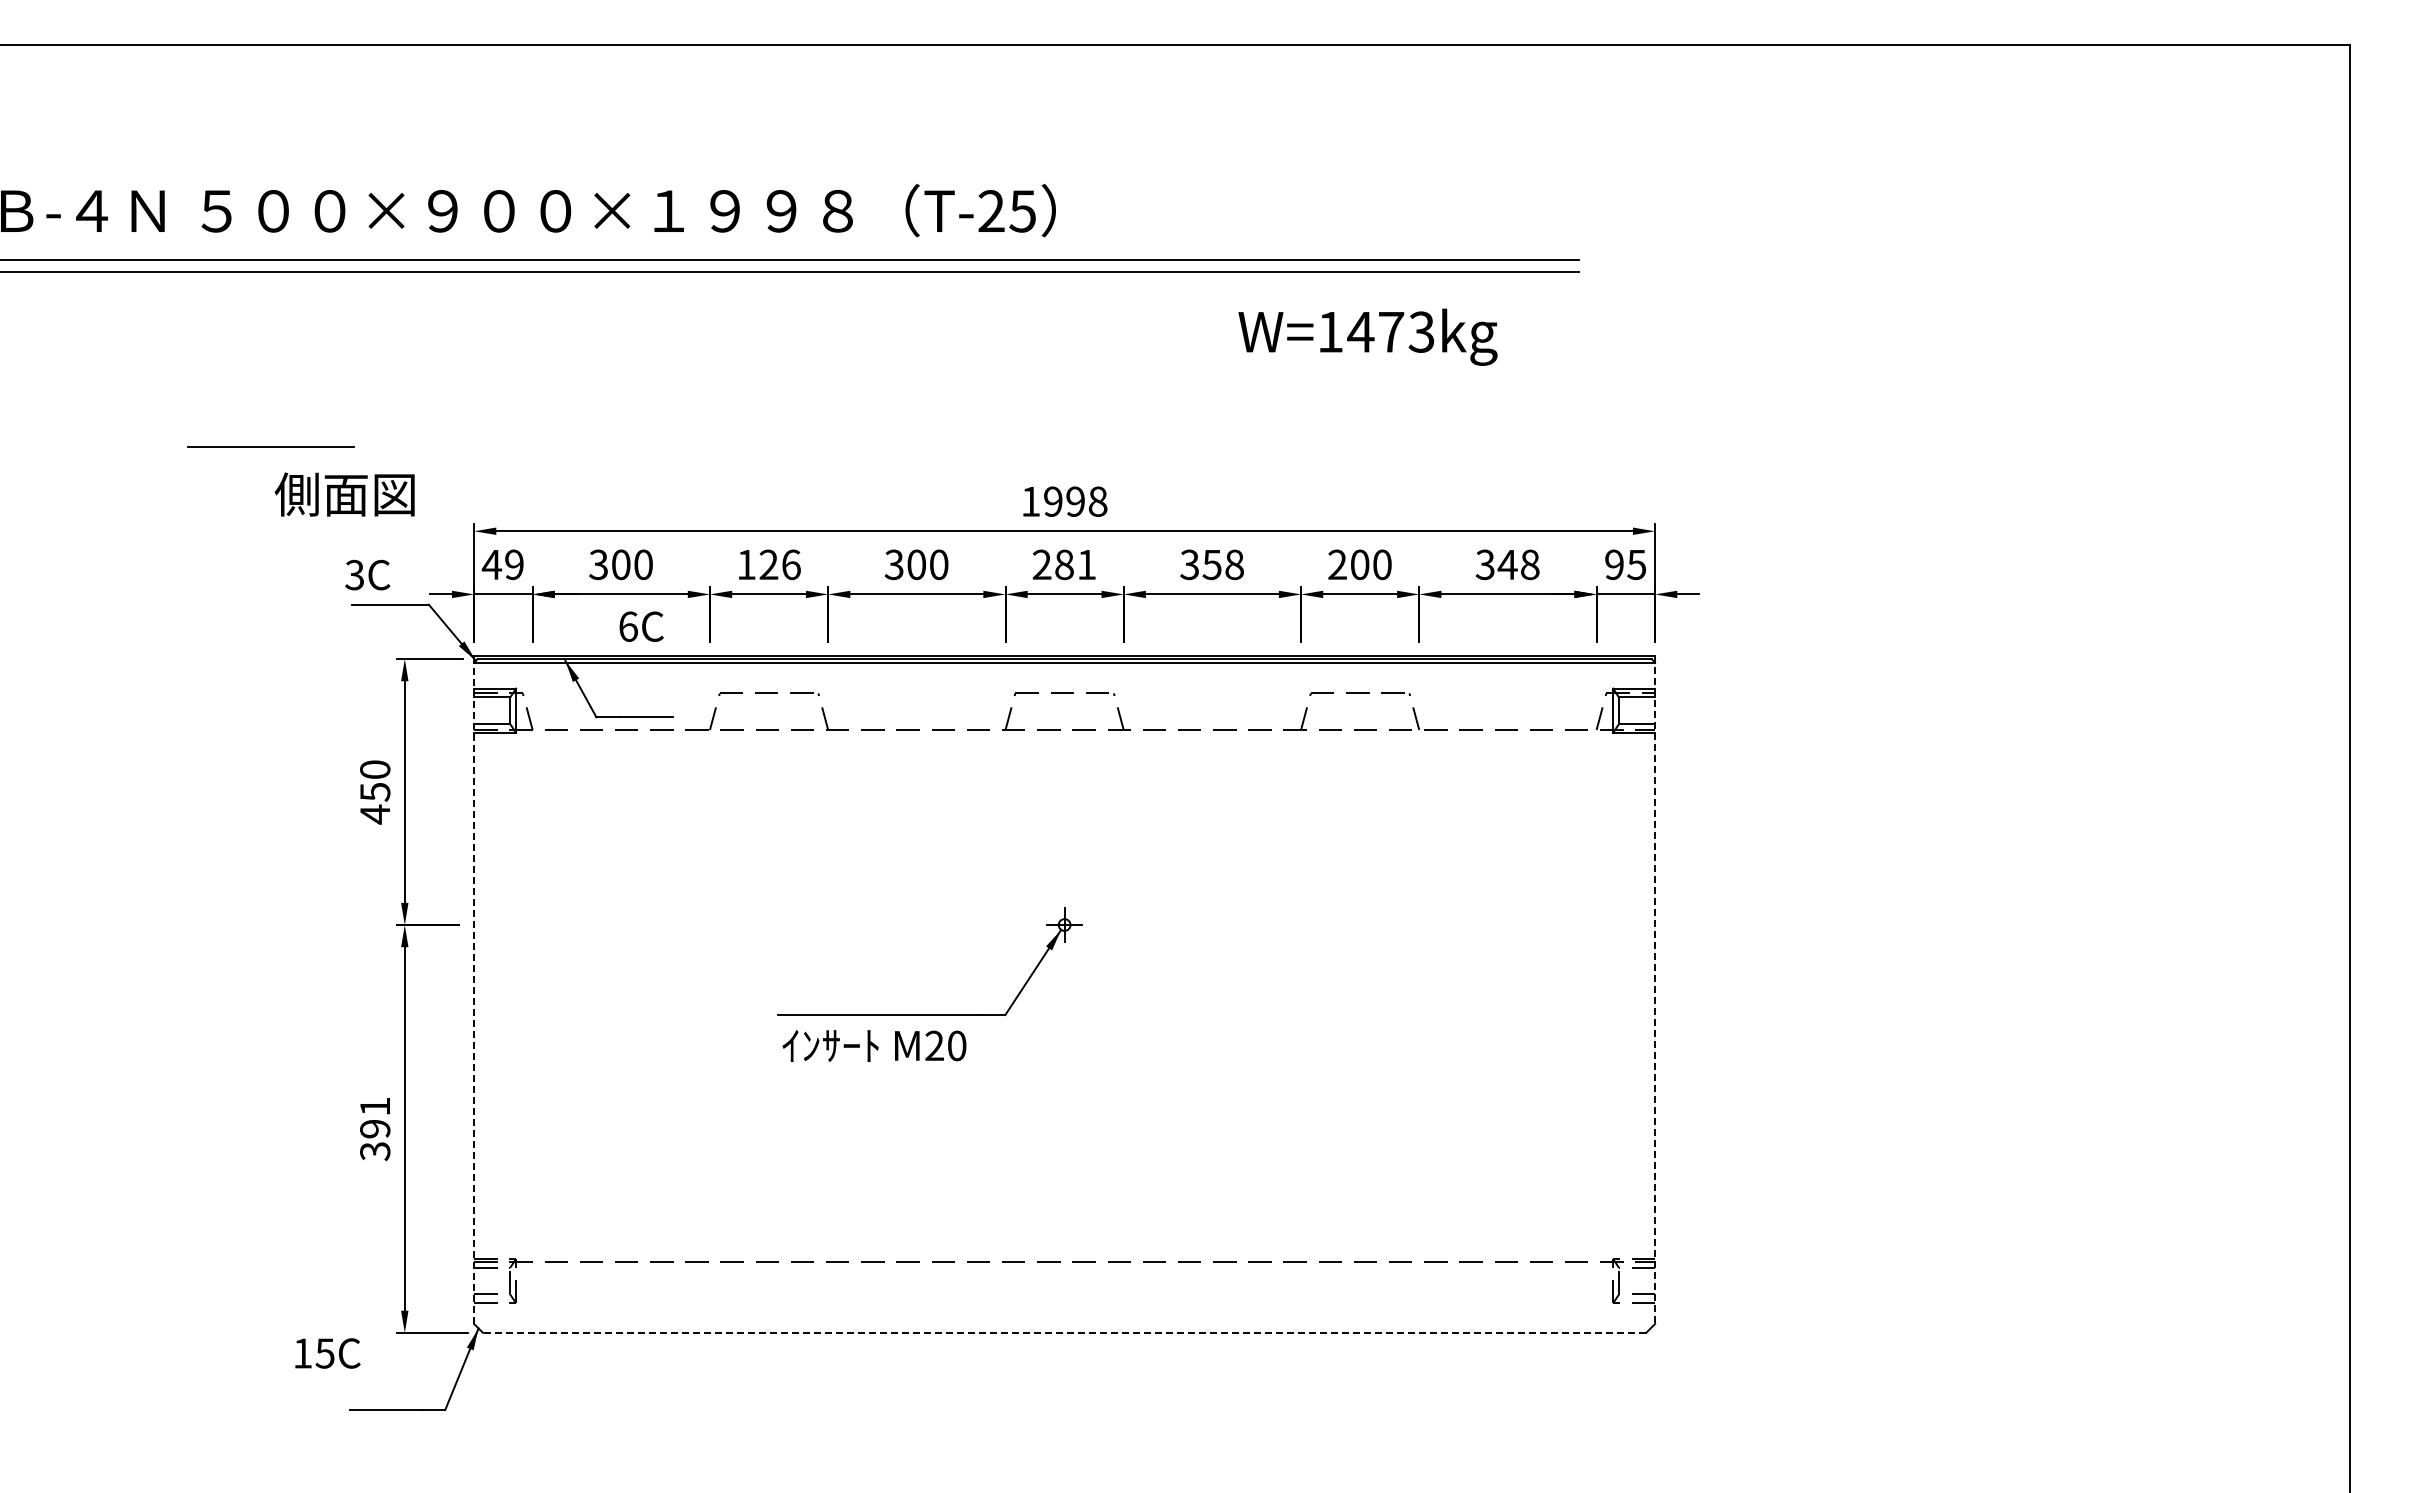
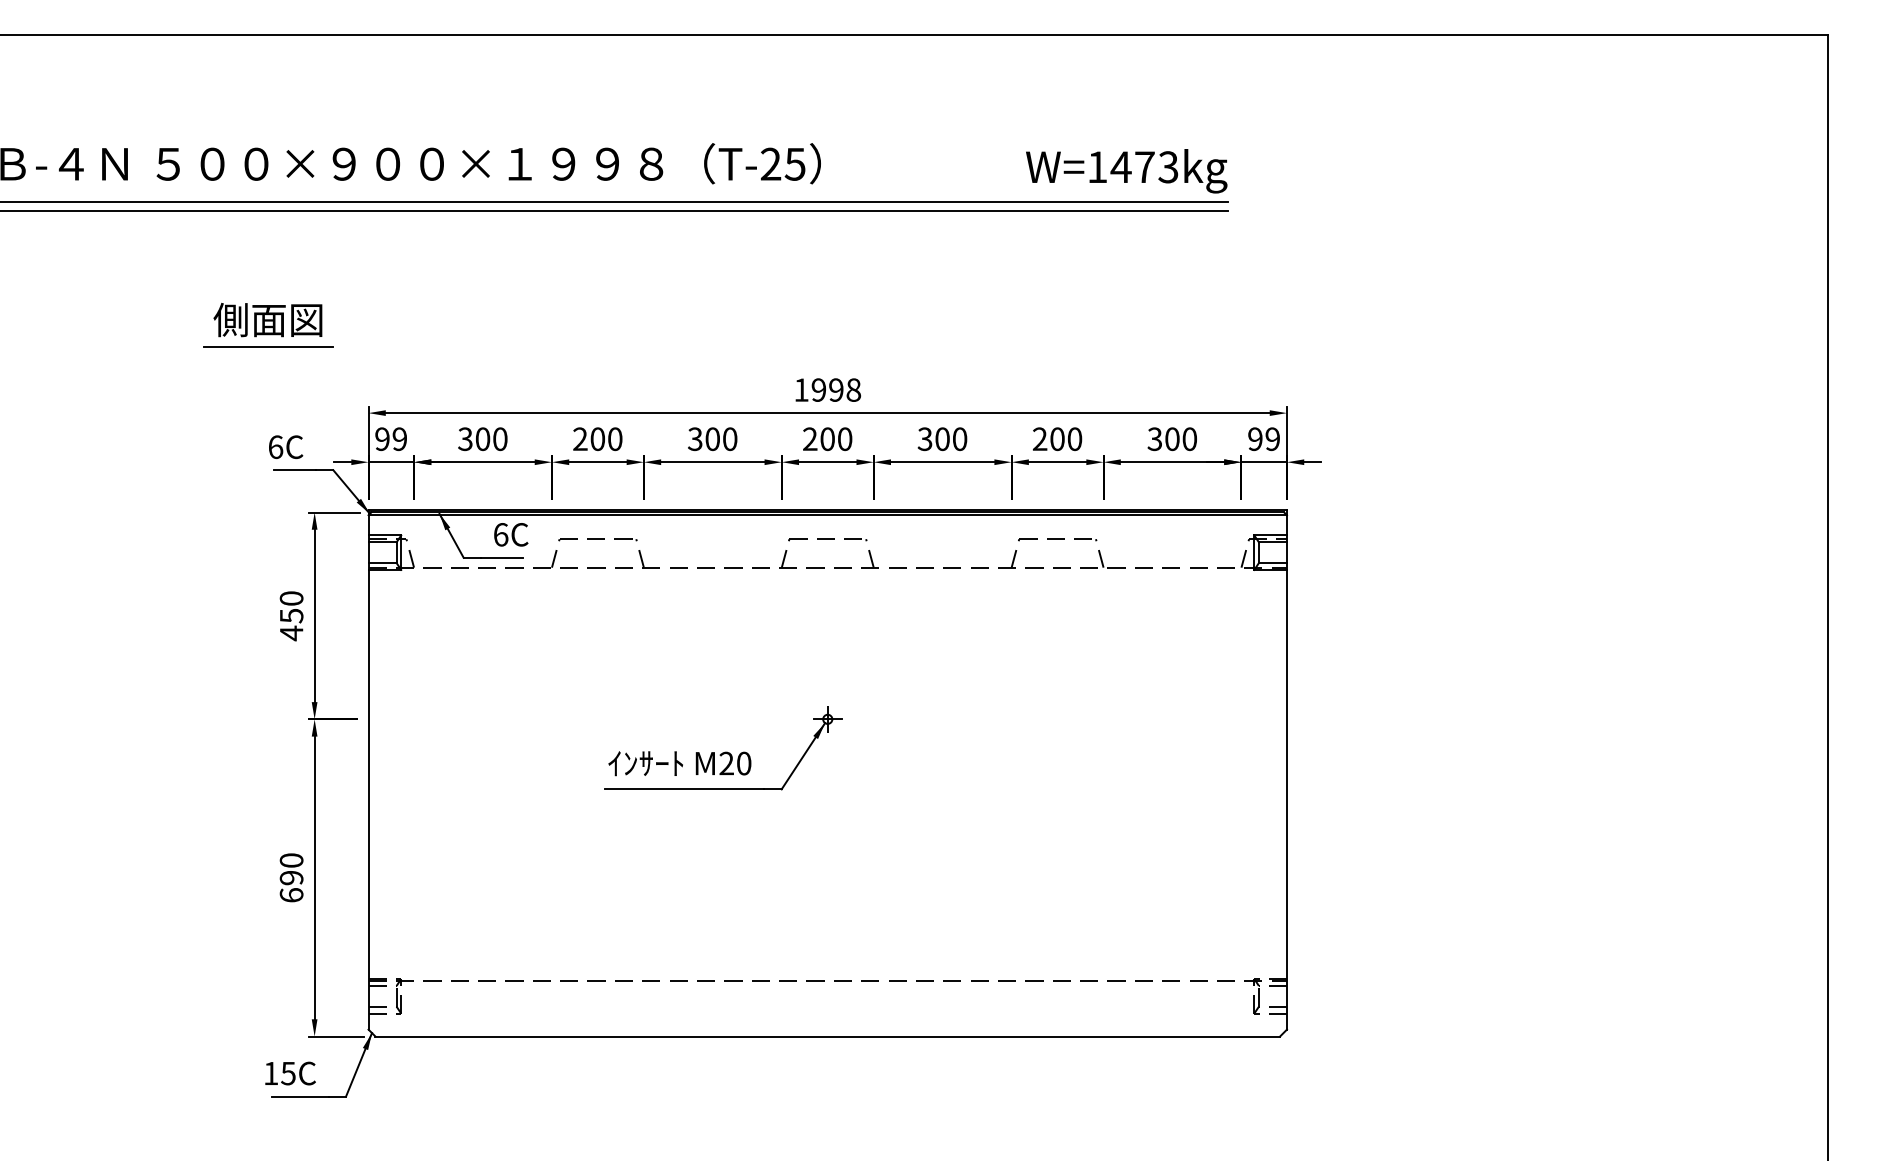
text: (1367, 336) -> (1126, 170), moved
line: (270, 446) -> (267, 347), moved
text: (344, 494) -> (267, 319), moved
text: (491, 564) -> (382, 438), 49 -> 99
text: (768, 564) -> (597, 438), 126 -> 200
text: (1075, 564) -> (836, 438), 281 -> 200
text: (1222, 564) -> (950, 438), 358 -> 300
text: (1518, 564) -> (1180, 438), 348 -> 300
text: (1636, 564) -> (1272, 438), 95 -> 99
text: (354, 574) -> (275, 446), 3C -> 6C
text: (641, 626) -> (511, 534), moved
line: (474, 990) -> (368, 770), dashed -> solid
line: (1655, 990) -> (1287, 770), dashed -> solid
text: (874, 1045) -> (679, 763), moved
text: (375, 1129) -> (291, 878), 391 -> 690
line: (1064, 1332) -> (827, 1036), dashed -> solid
text: (327, 1353) -> (290, 1073), moved

